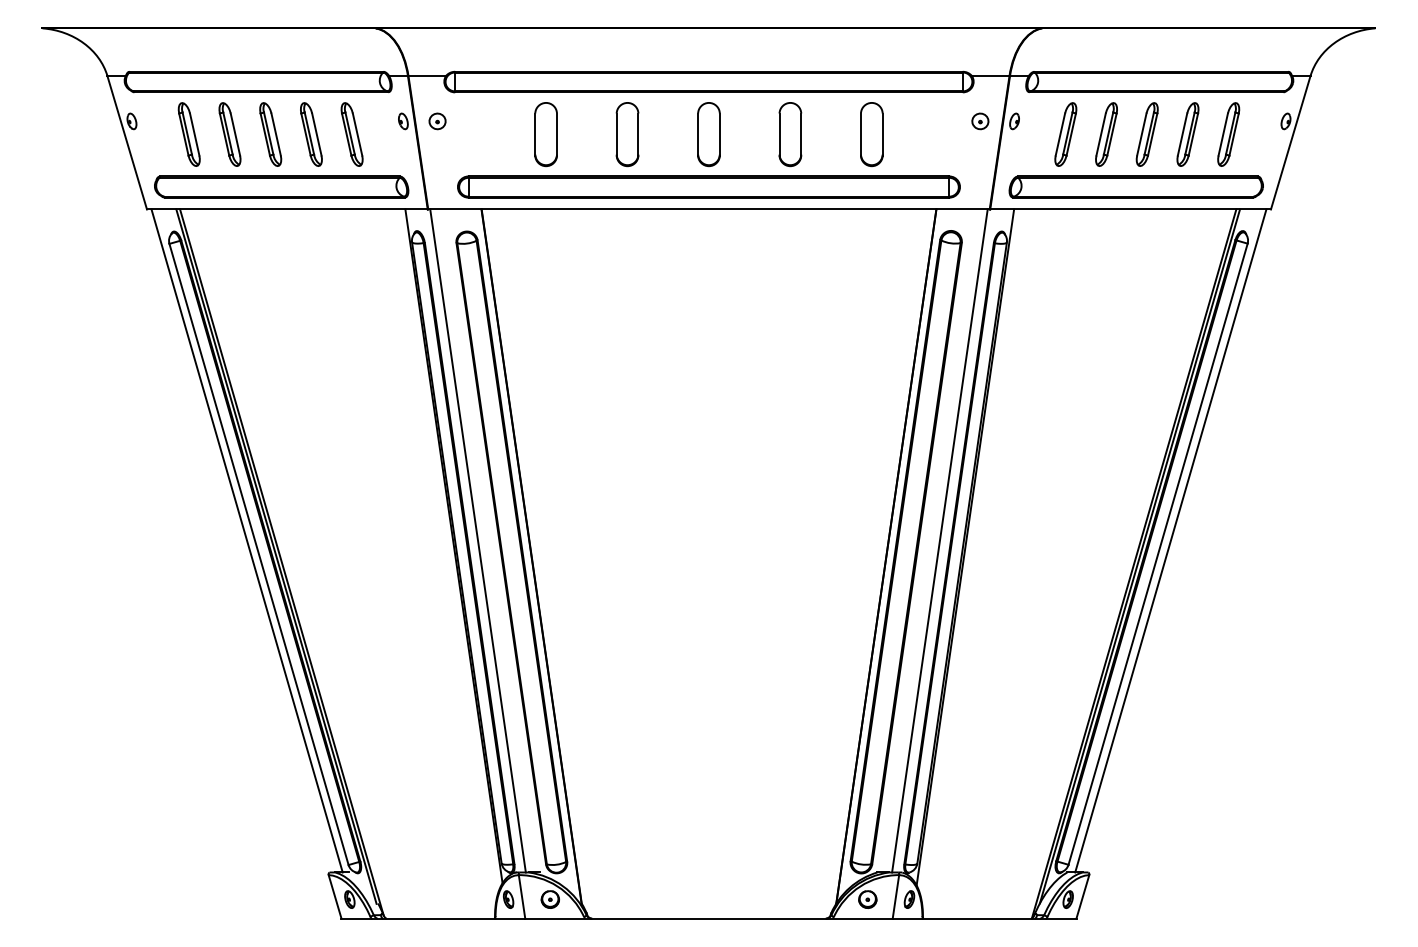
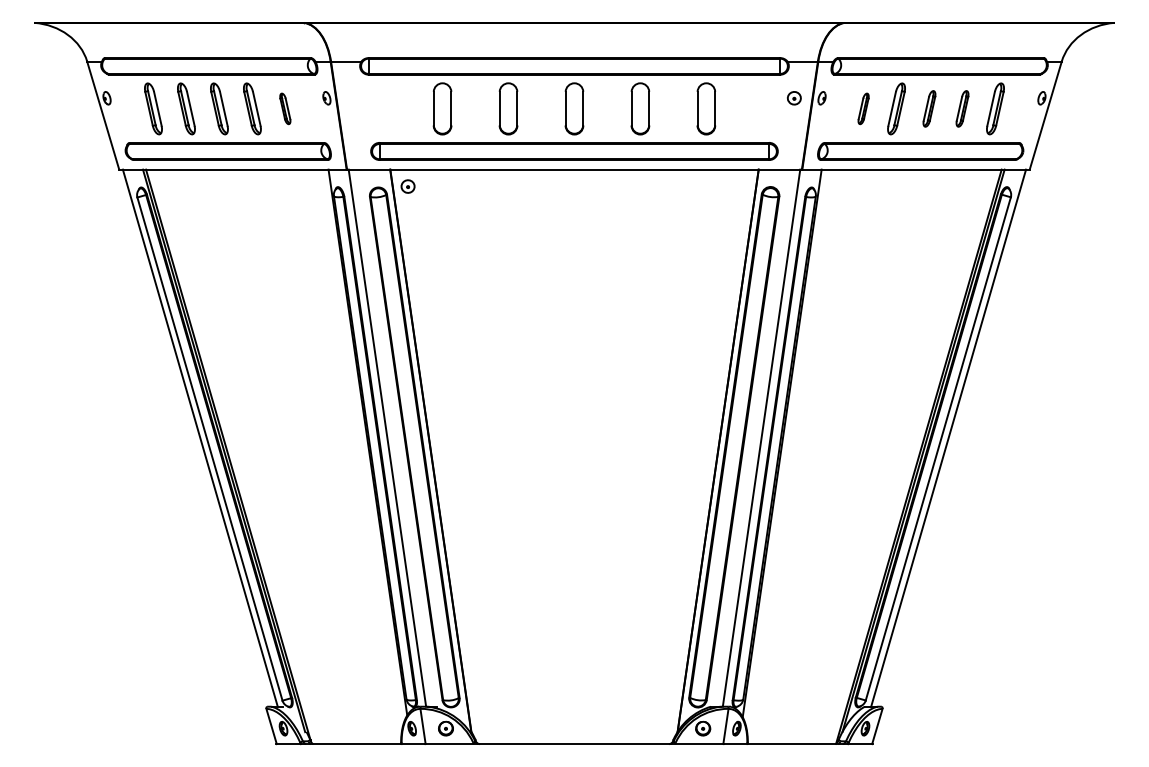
part: (437, 121) -> (408, 186), moved
part: (351, 134) -> (284, 108), size x0.6
part: (1065, 134) -> (863, 108), size x0.6
part: (1146, 134) -> (928, 108), size x0.7
part: (1187, 134) -> (962, 108), size x0.7

